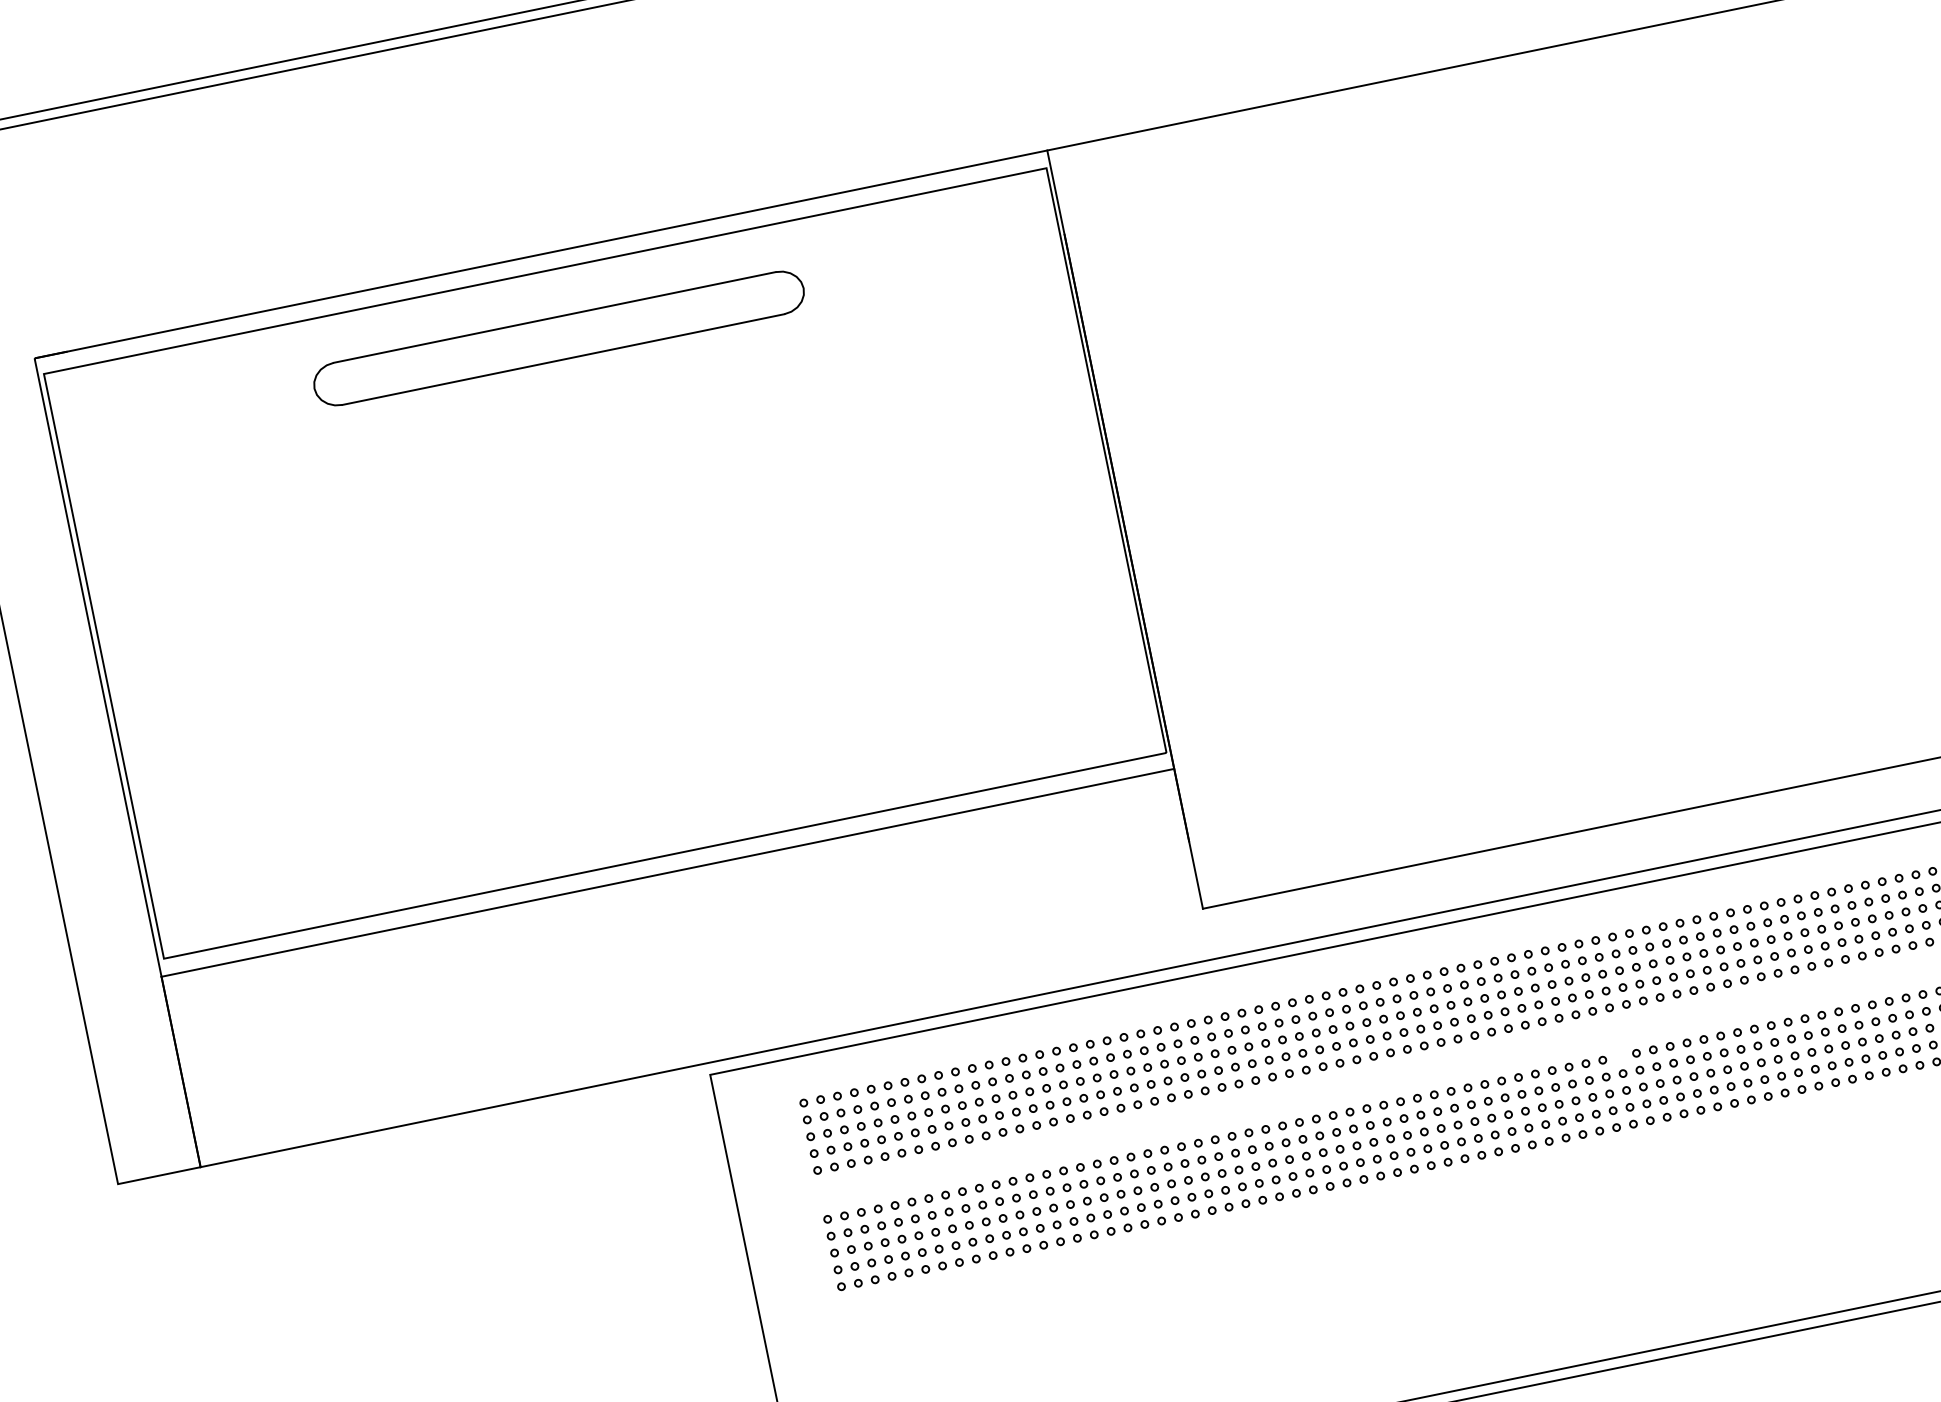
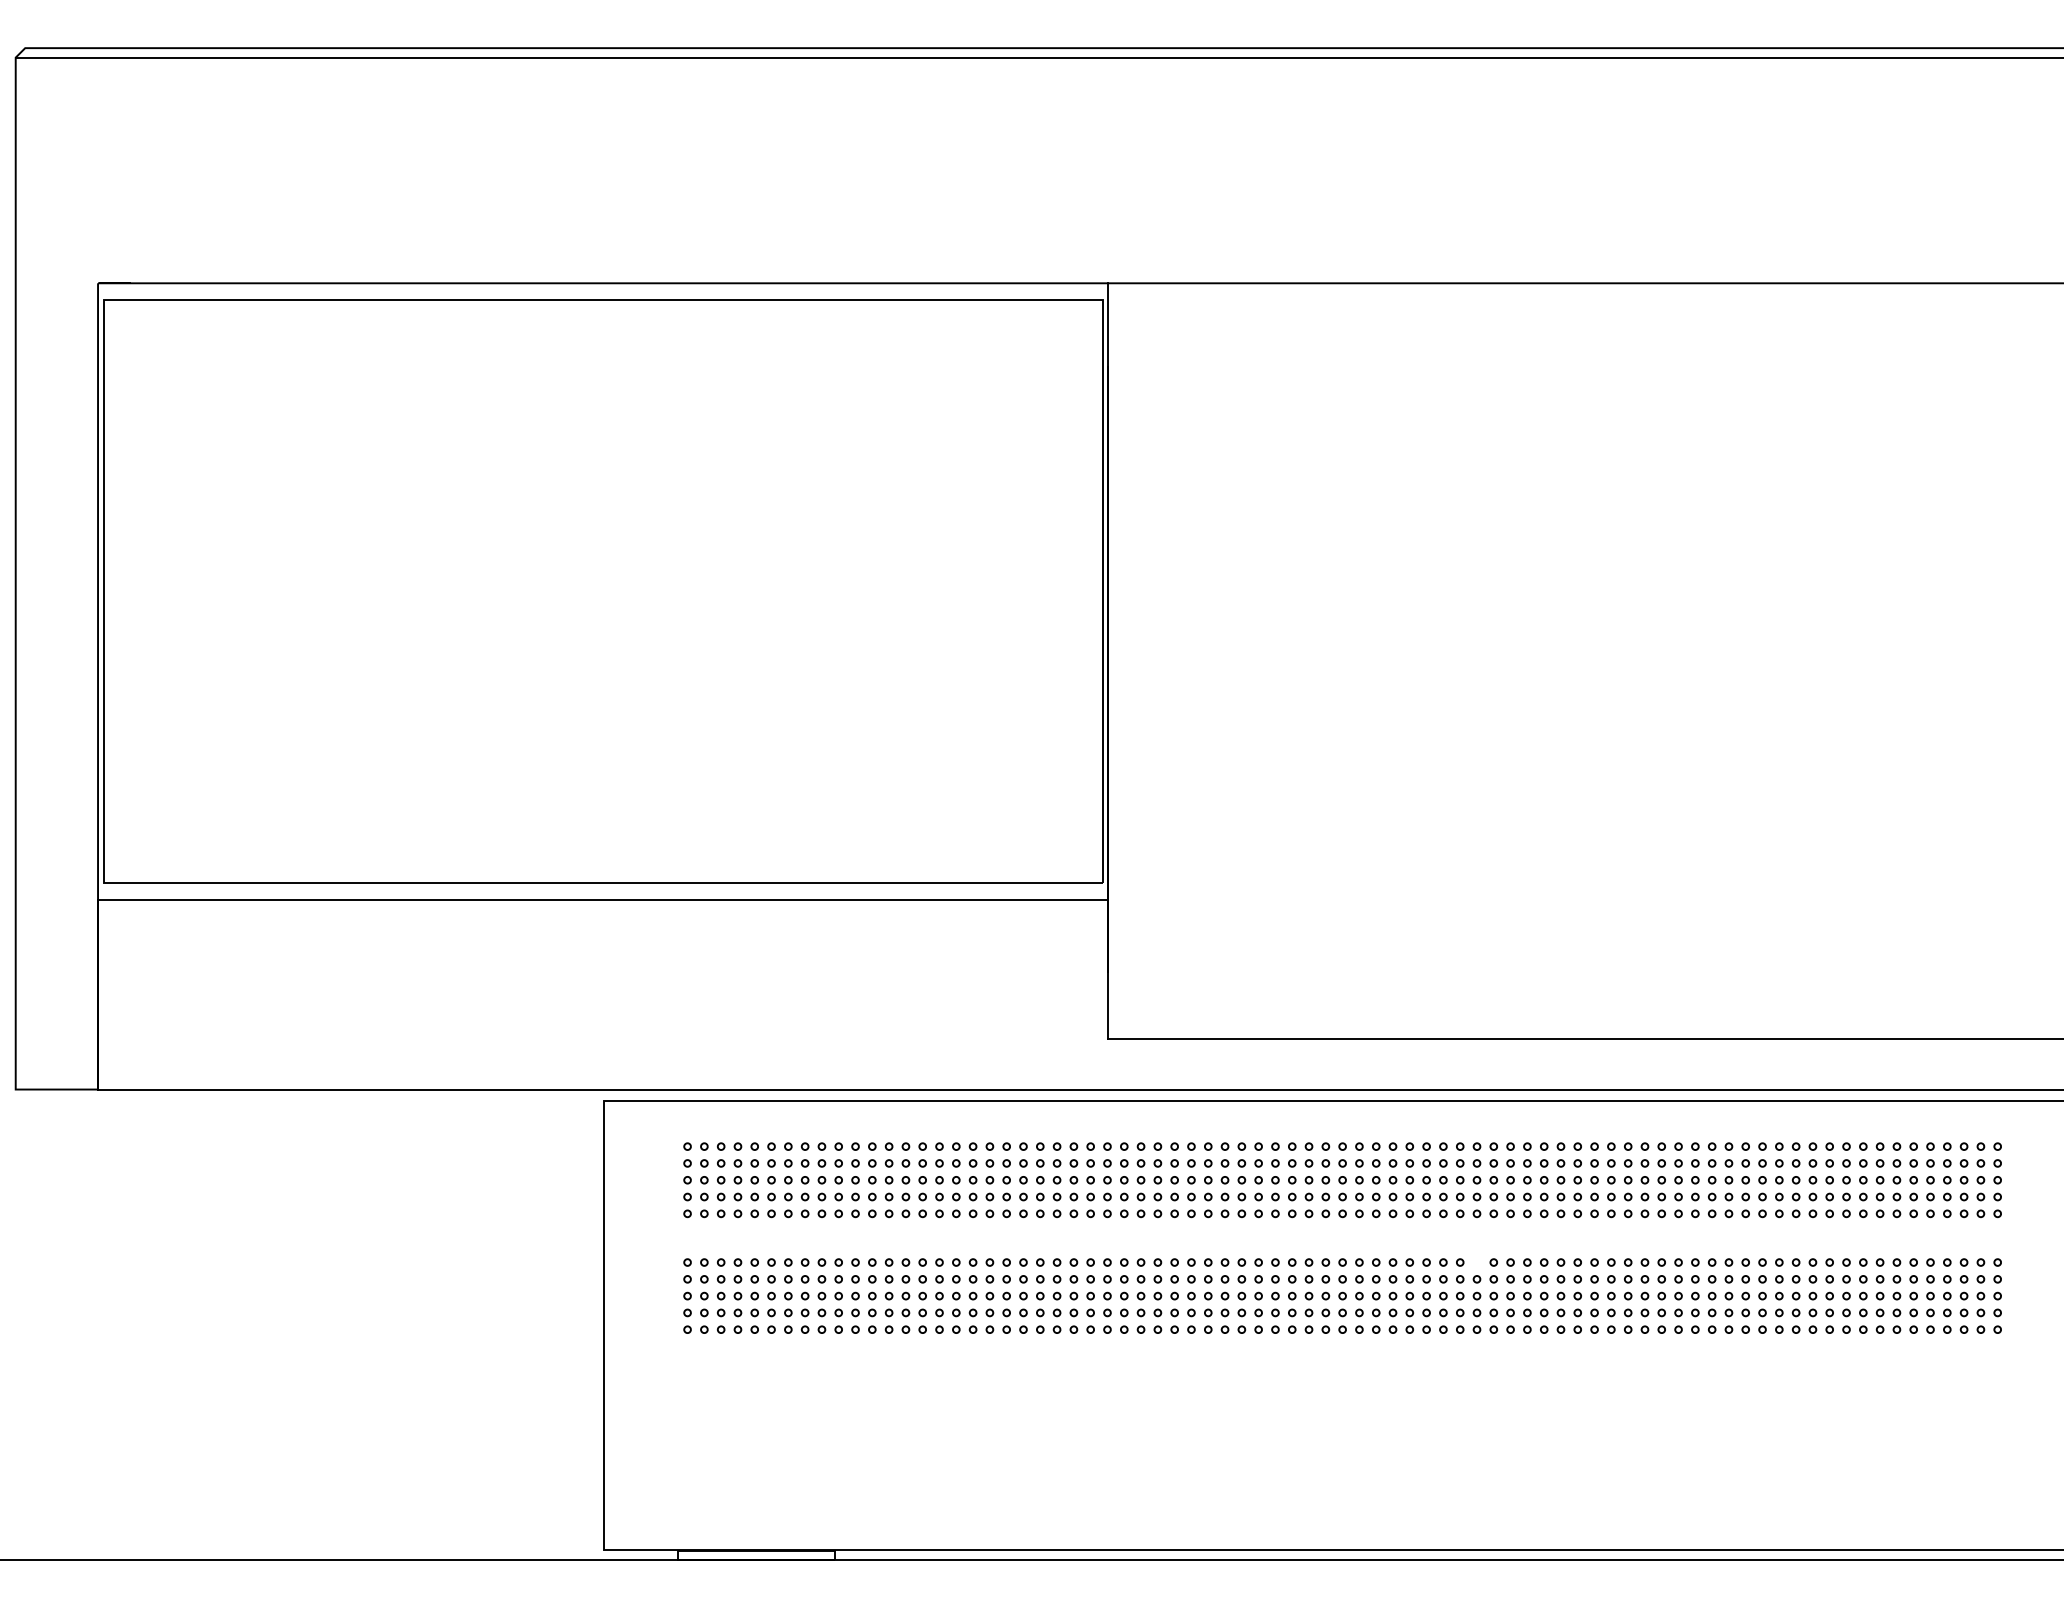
part: (559, 338) -> (603, 367), removed

